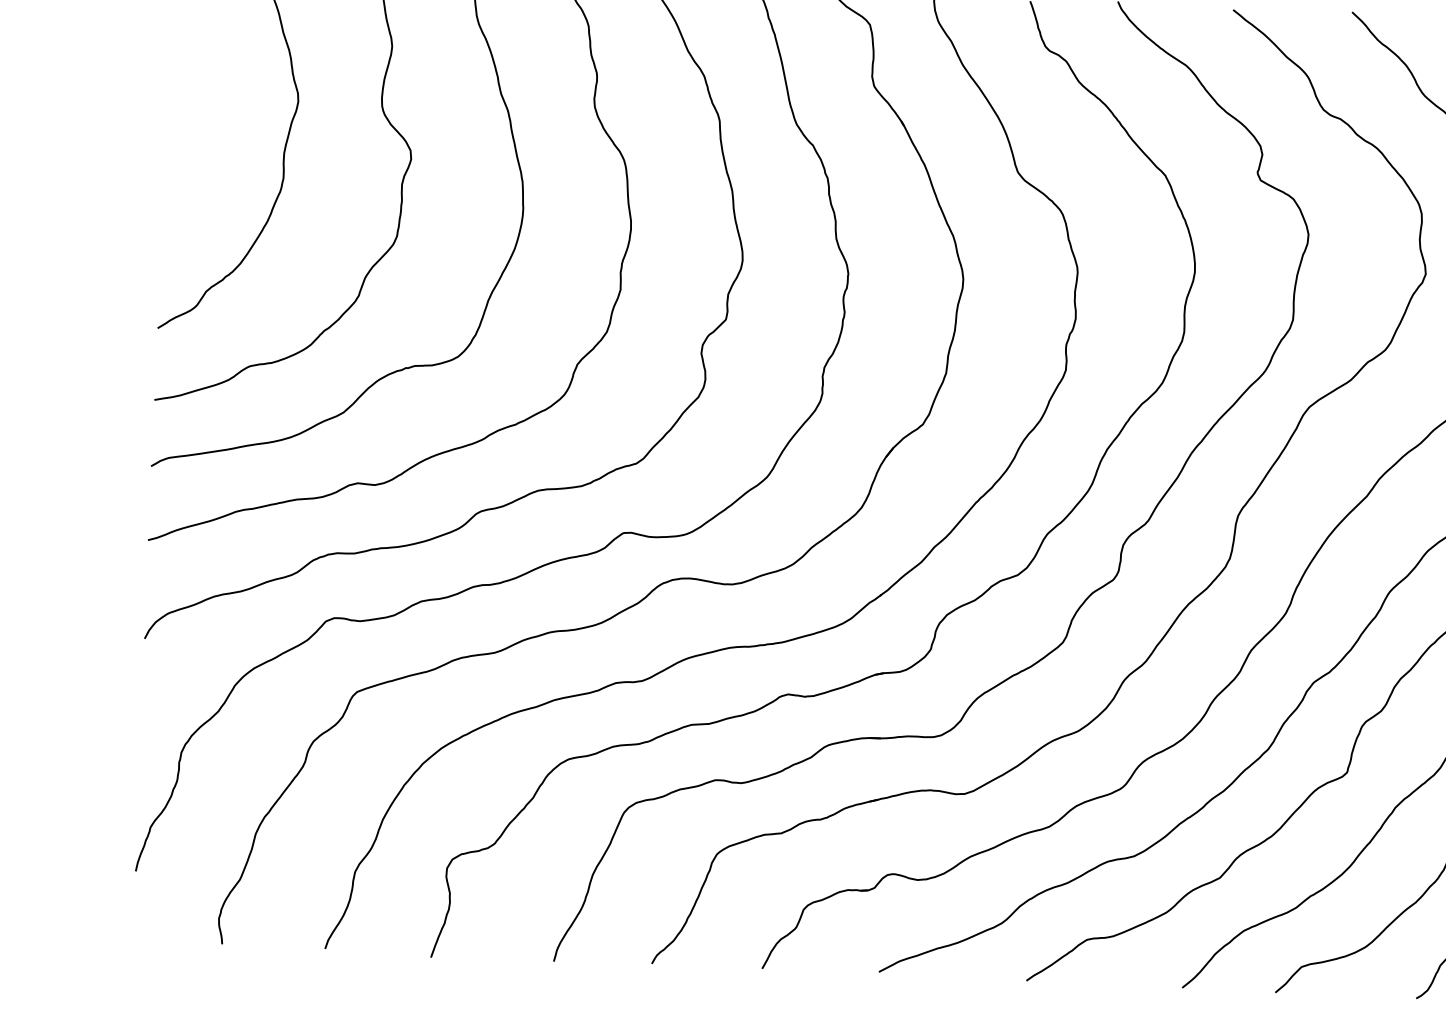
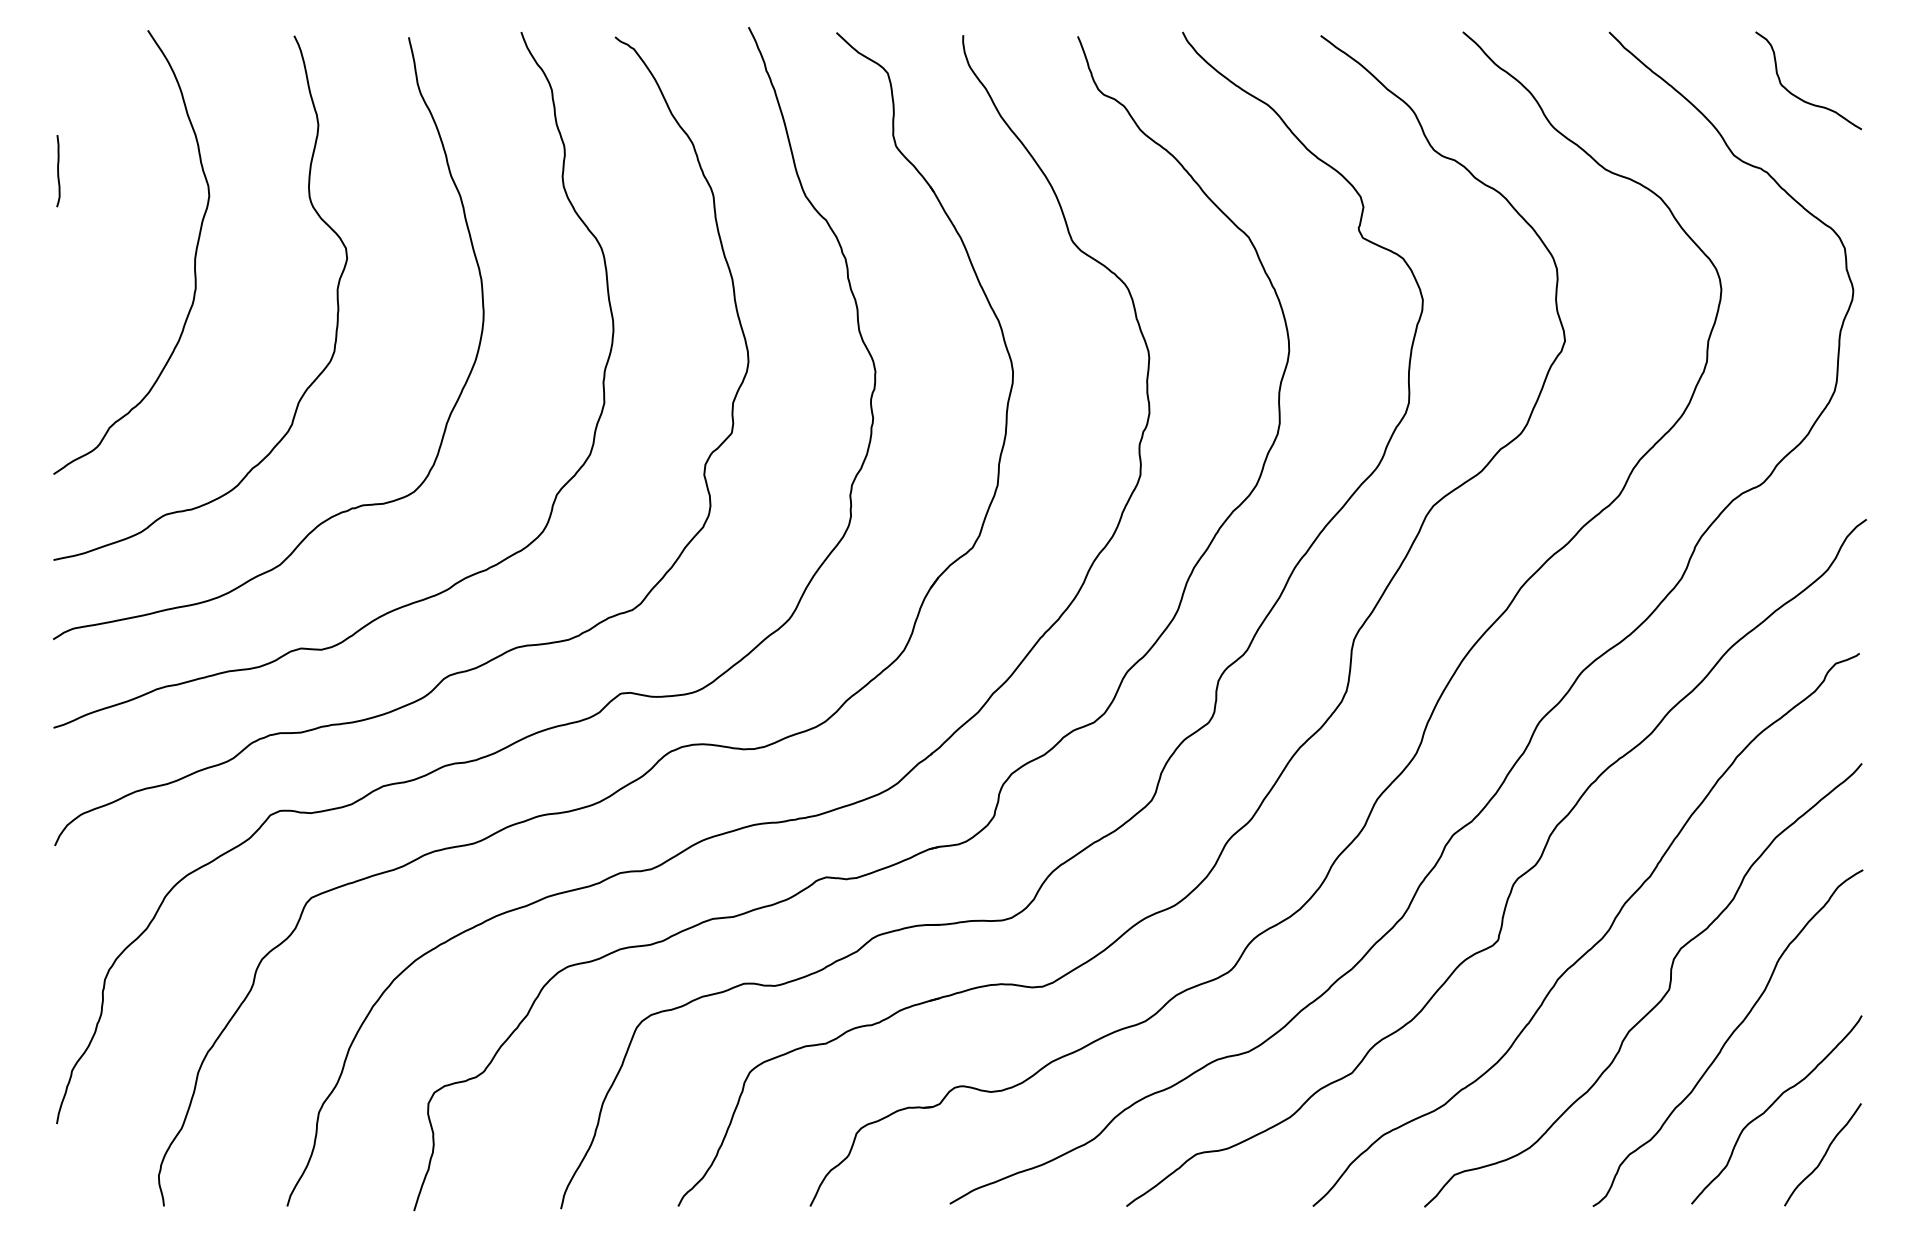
curve: (173, 75) -> (58, 171), added

